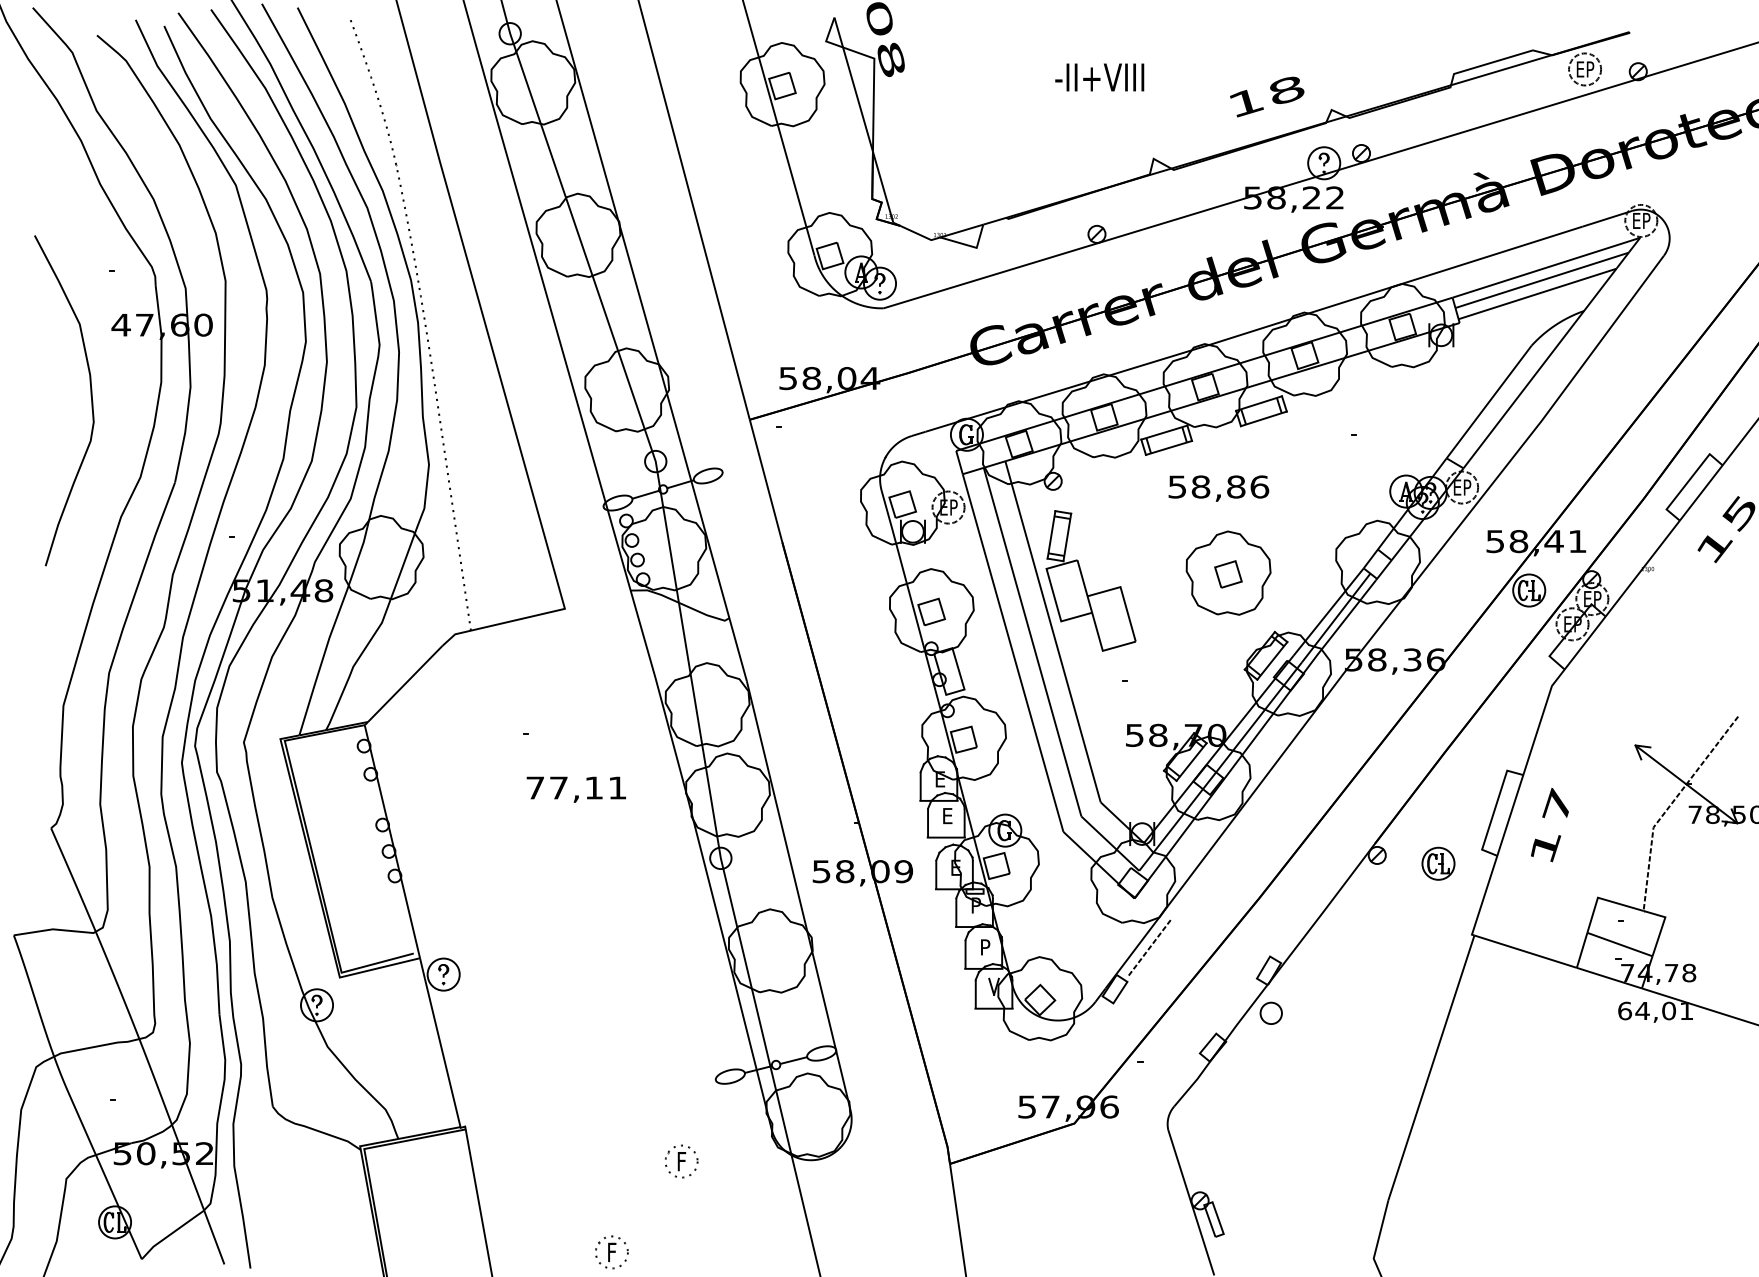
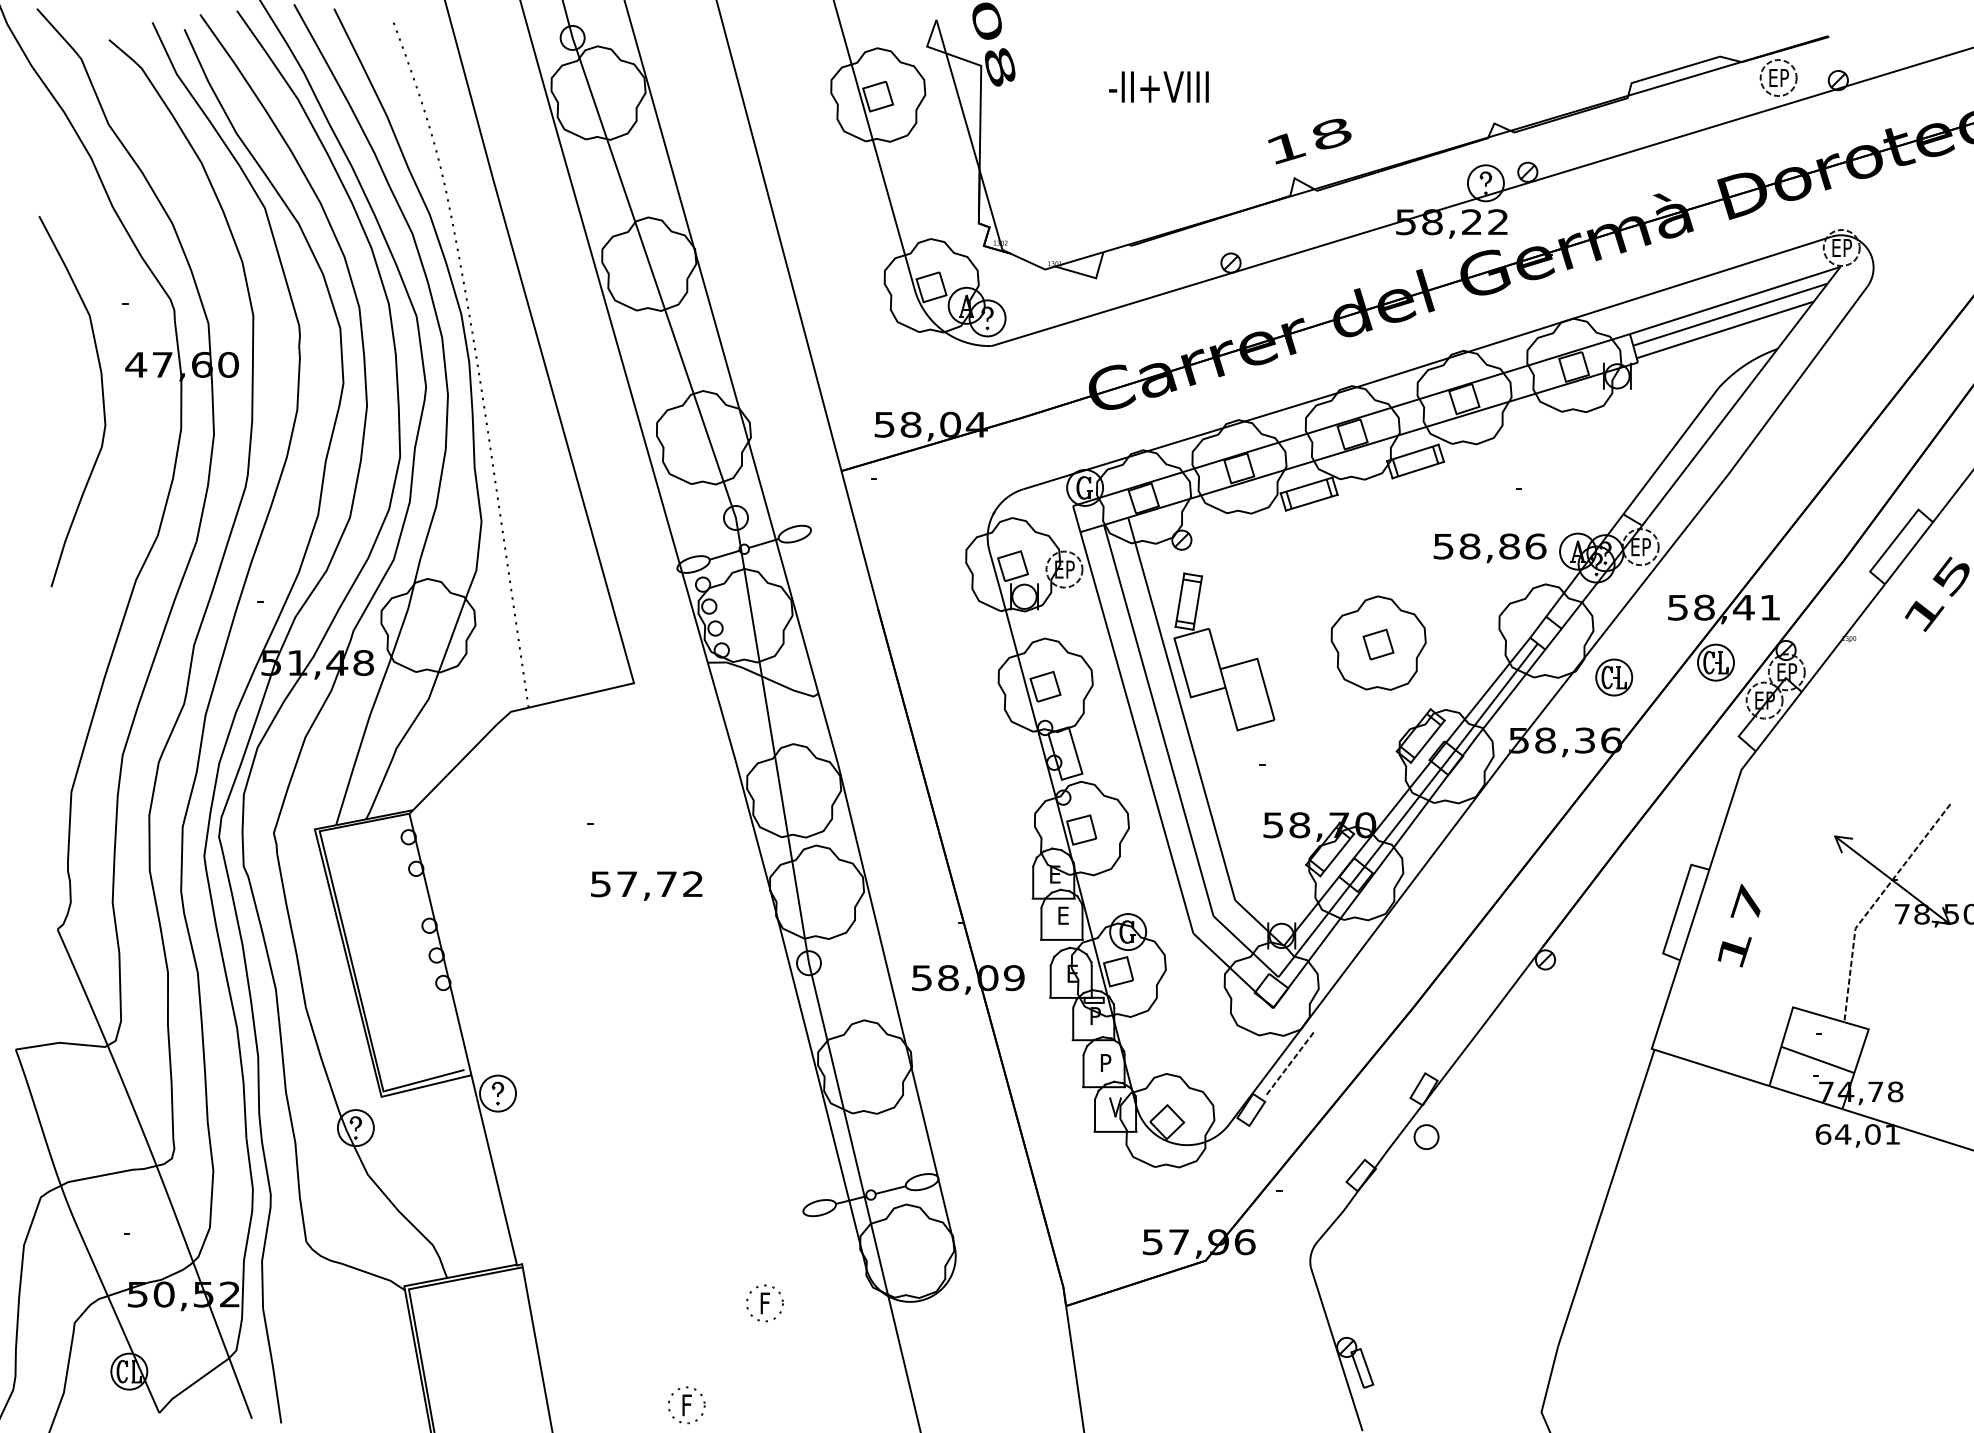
text: (1099, 77) -> (1158, 87), moved
text: (1267, 96) -> (1310, 140), moved
curve: (90, 396) -> (101, 396), moved
text: (1218, 488) -> (1489, 548), moved
text: (576, 787) -> (647, 883), 77,11 -> 57,72
part: (1438, 863) -> (1614, 677), moved

